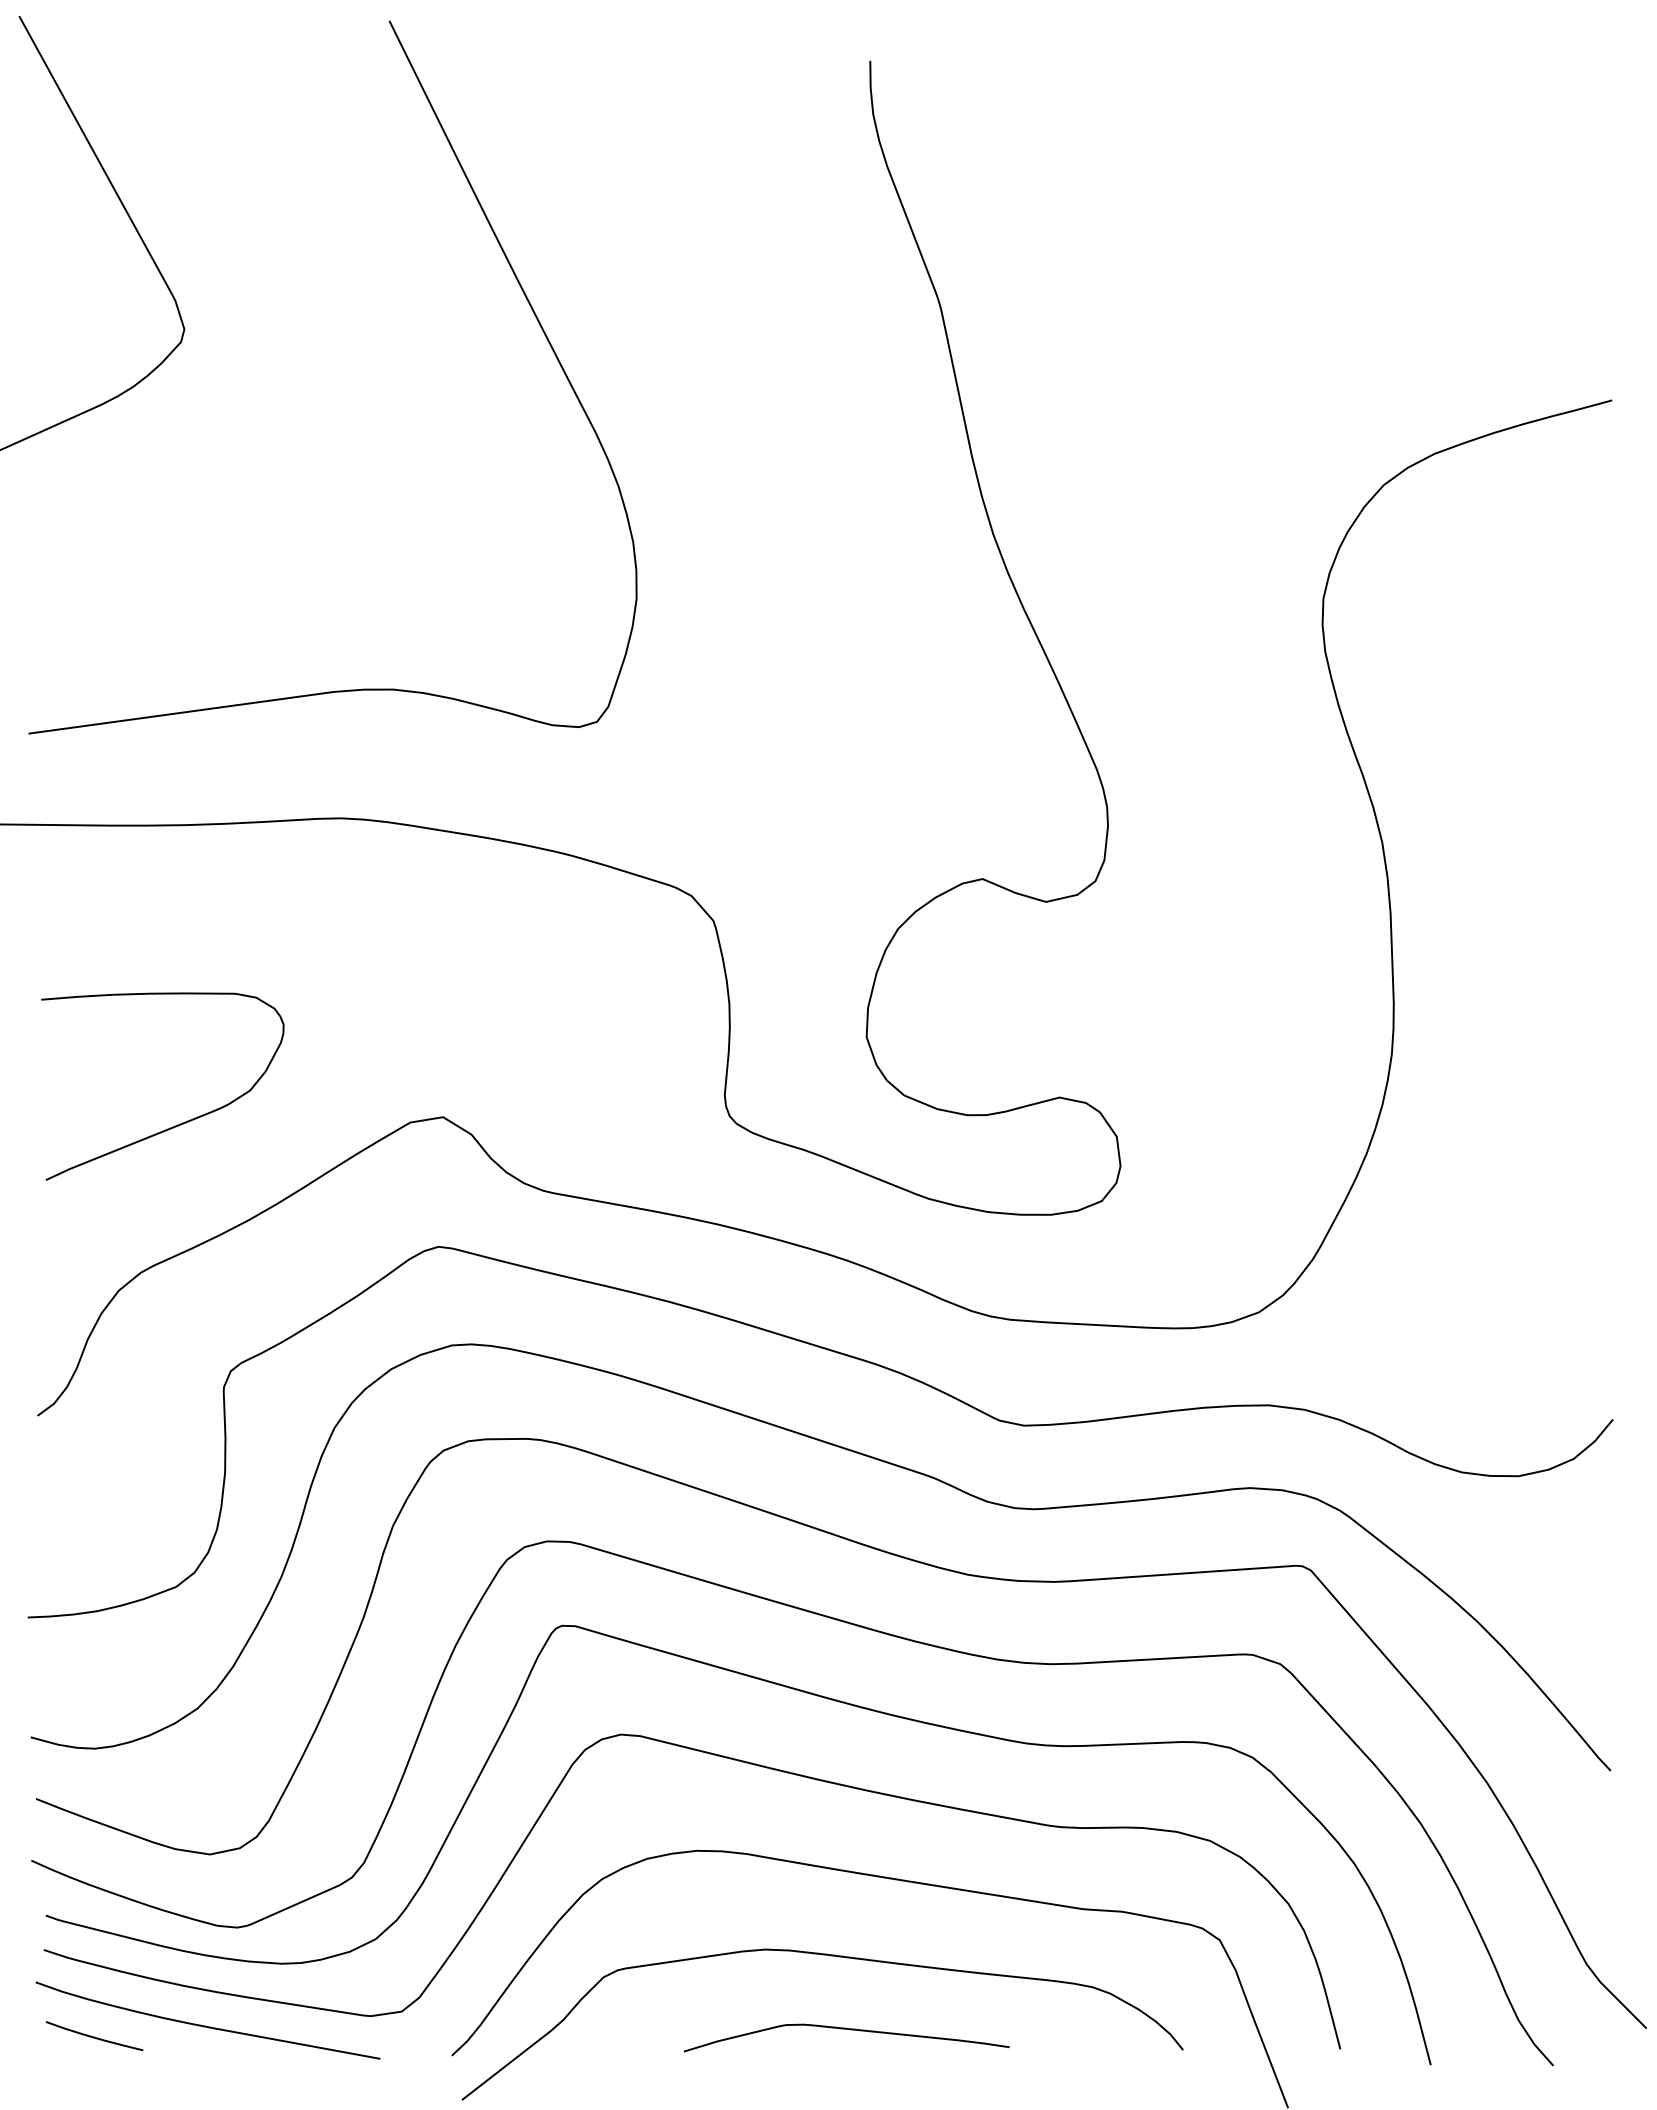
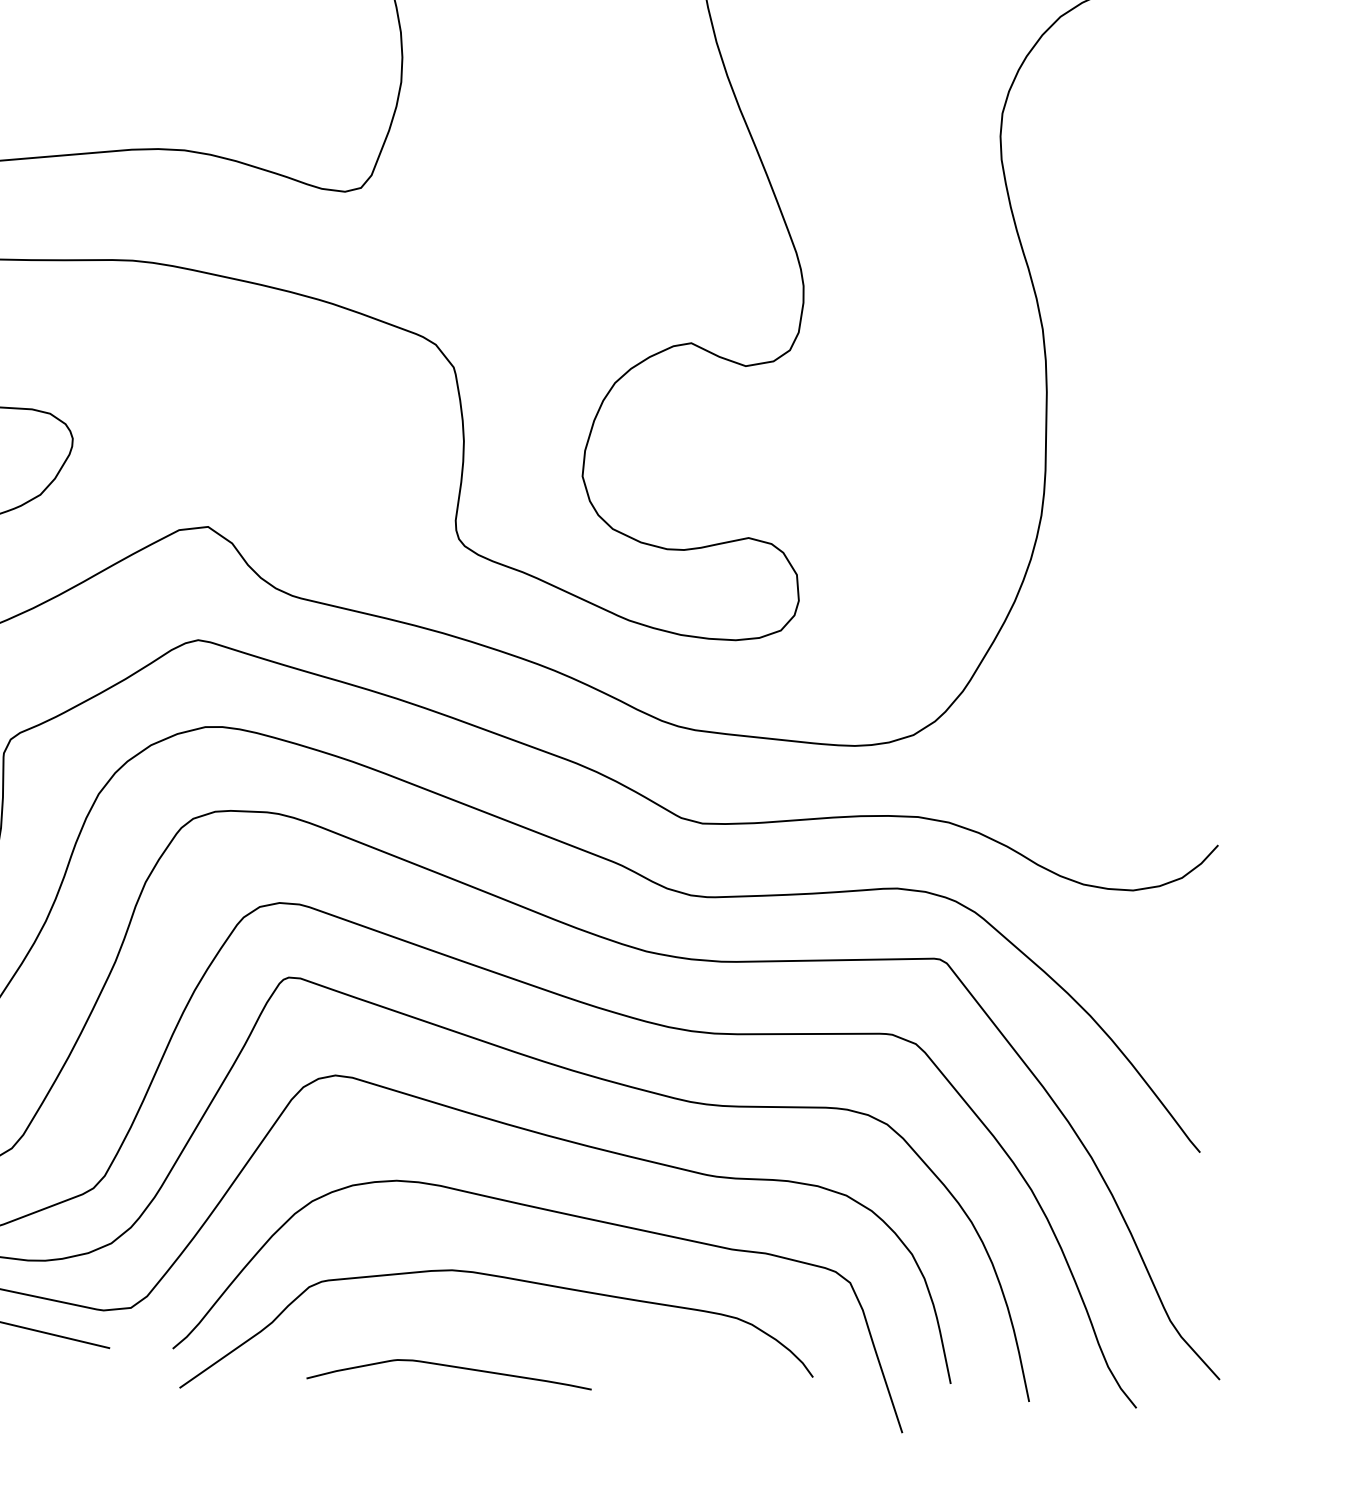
curve: (846, 2029) -> (449, 1366), moved

